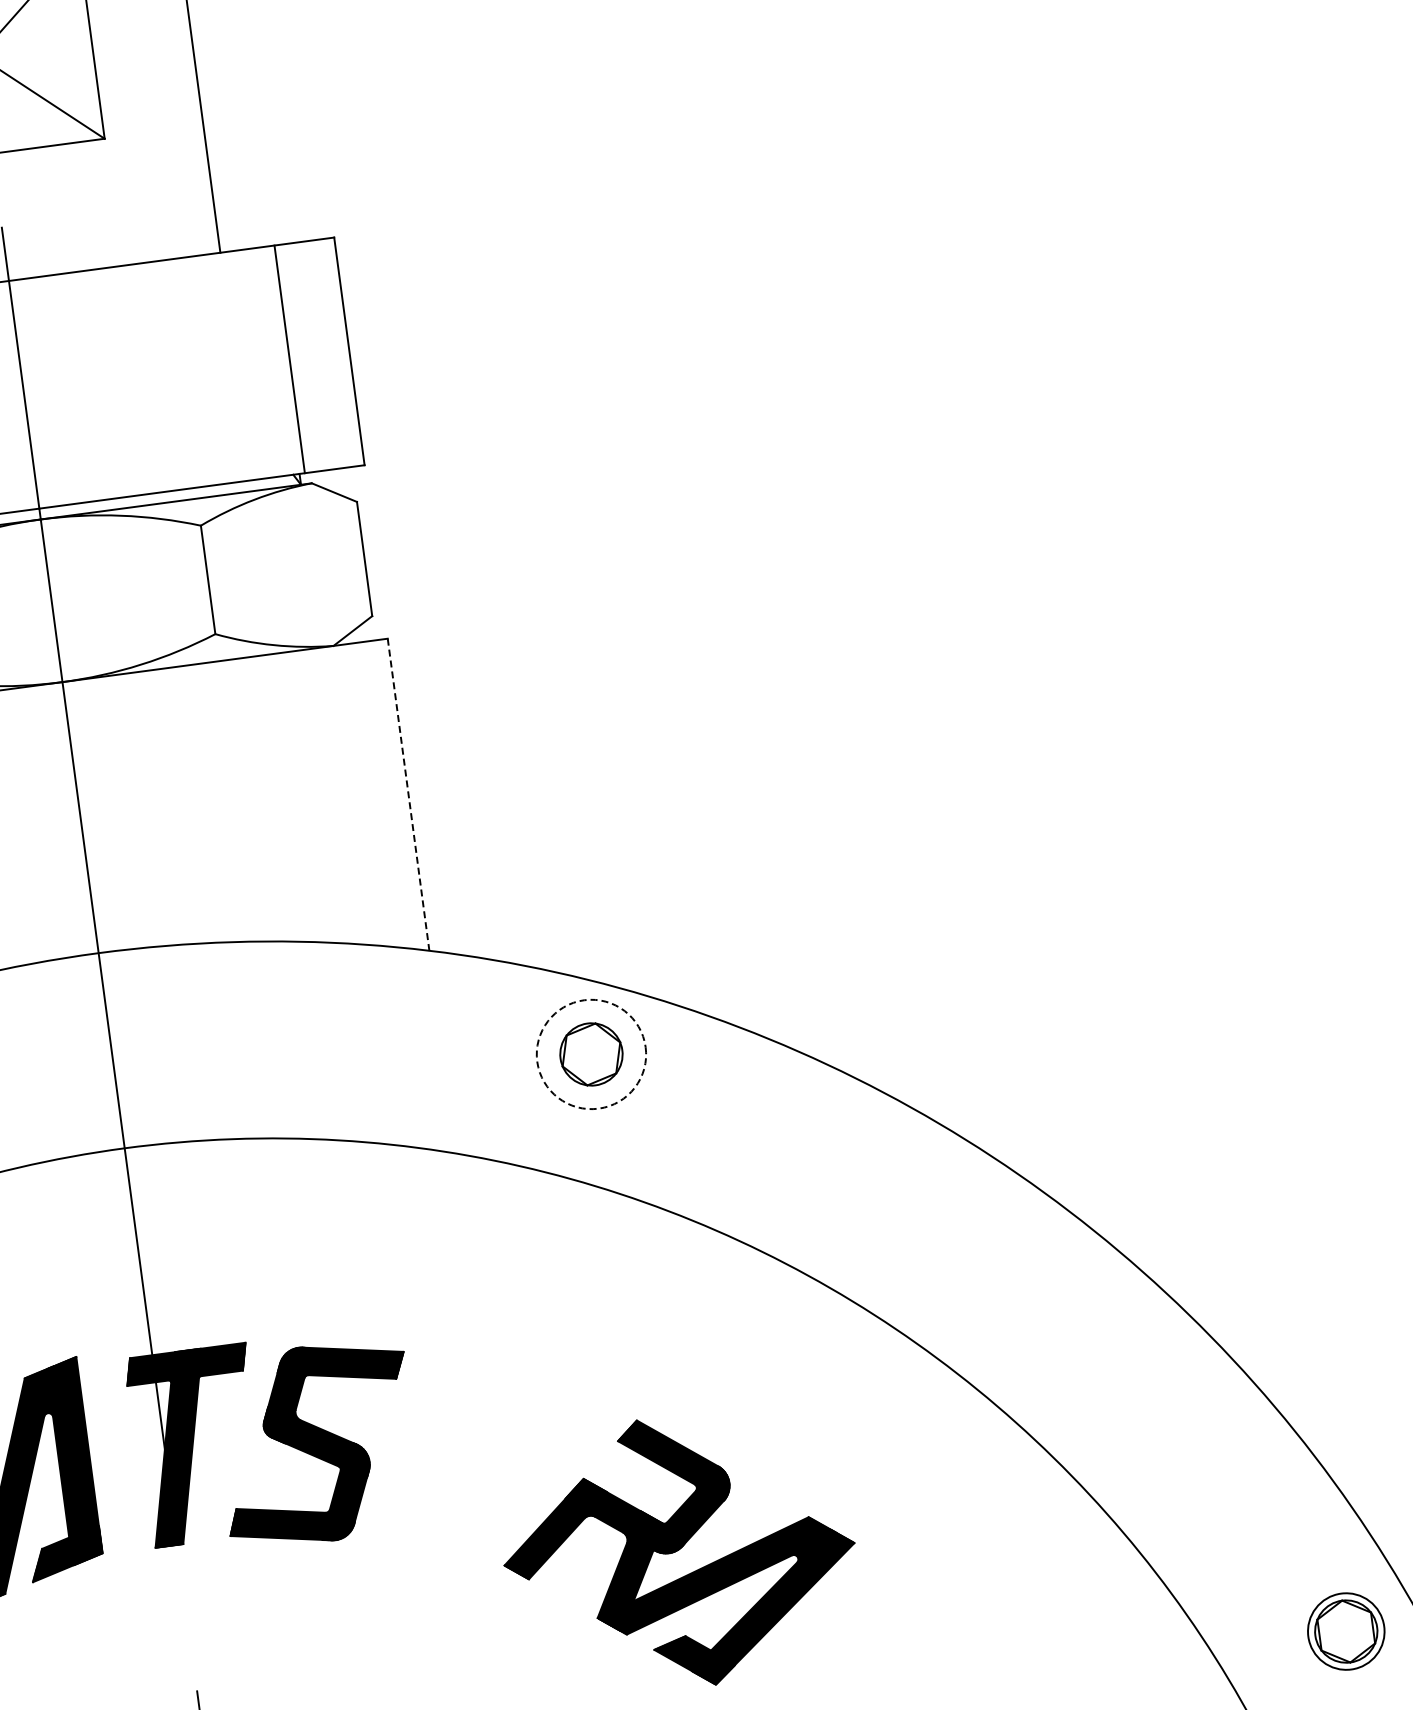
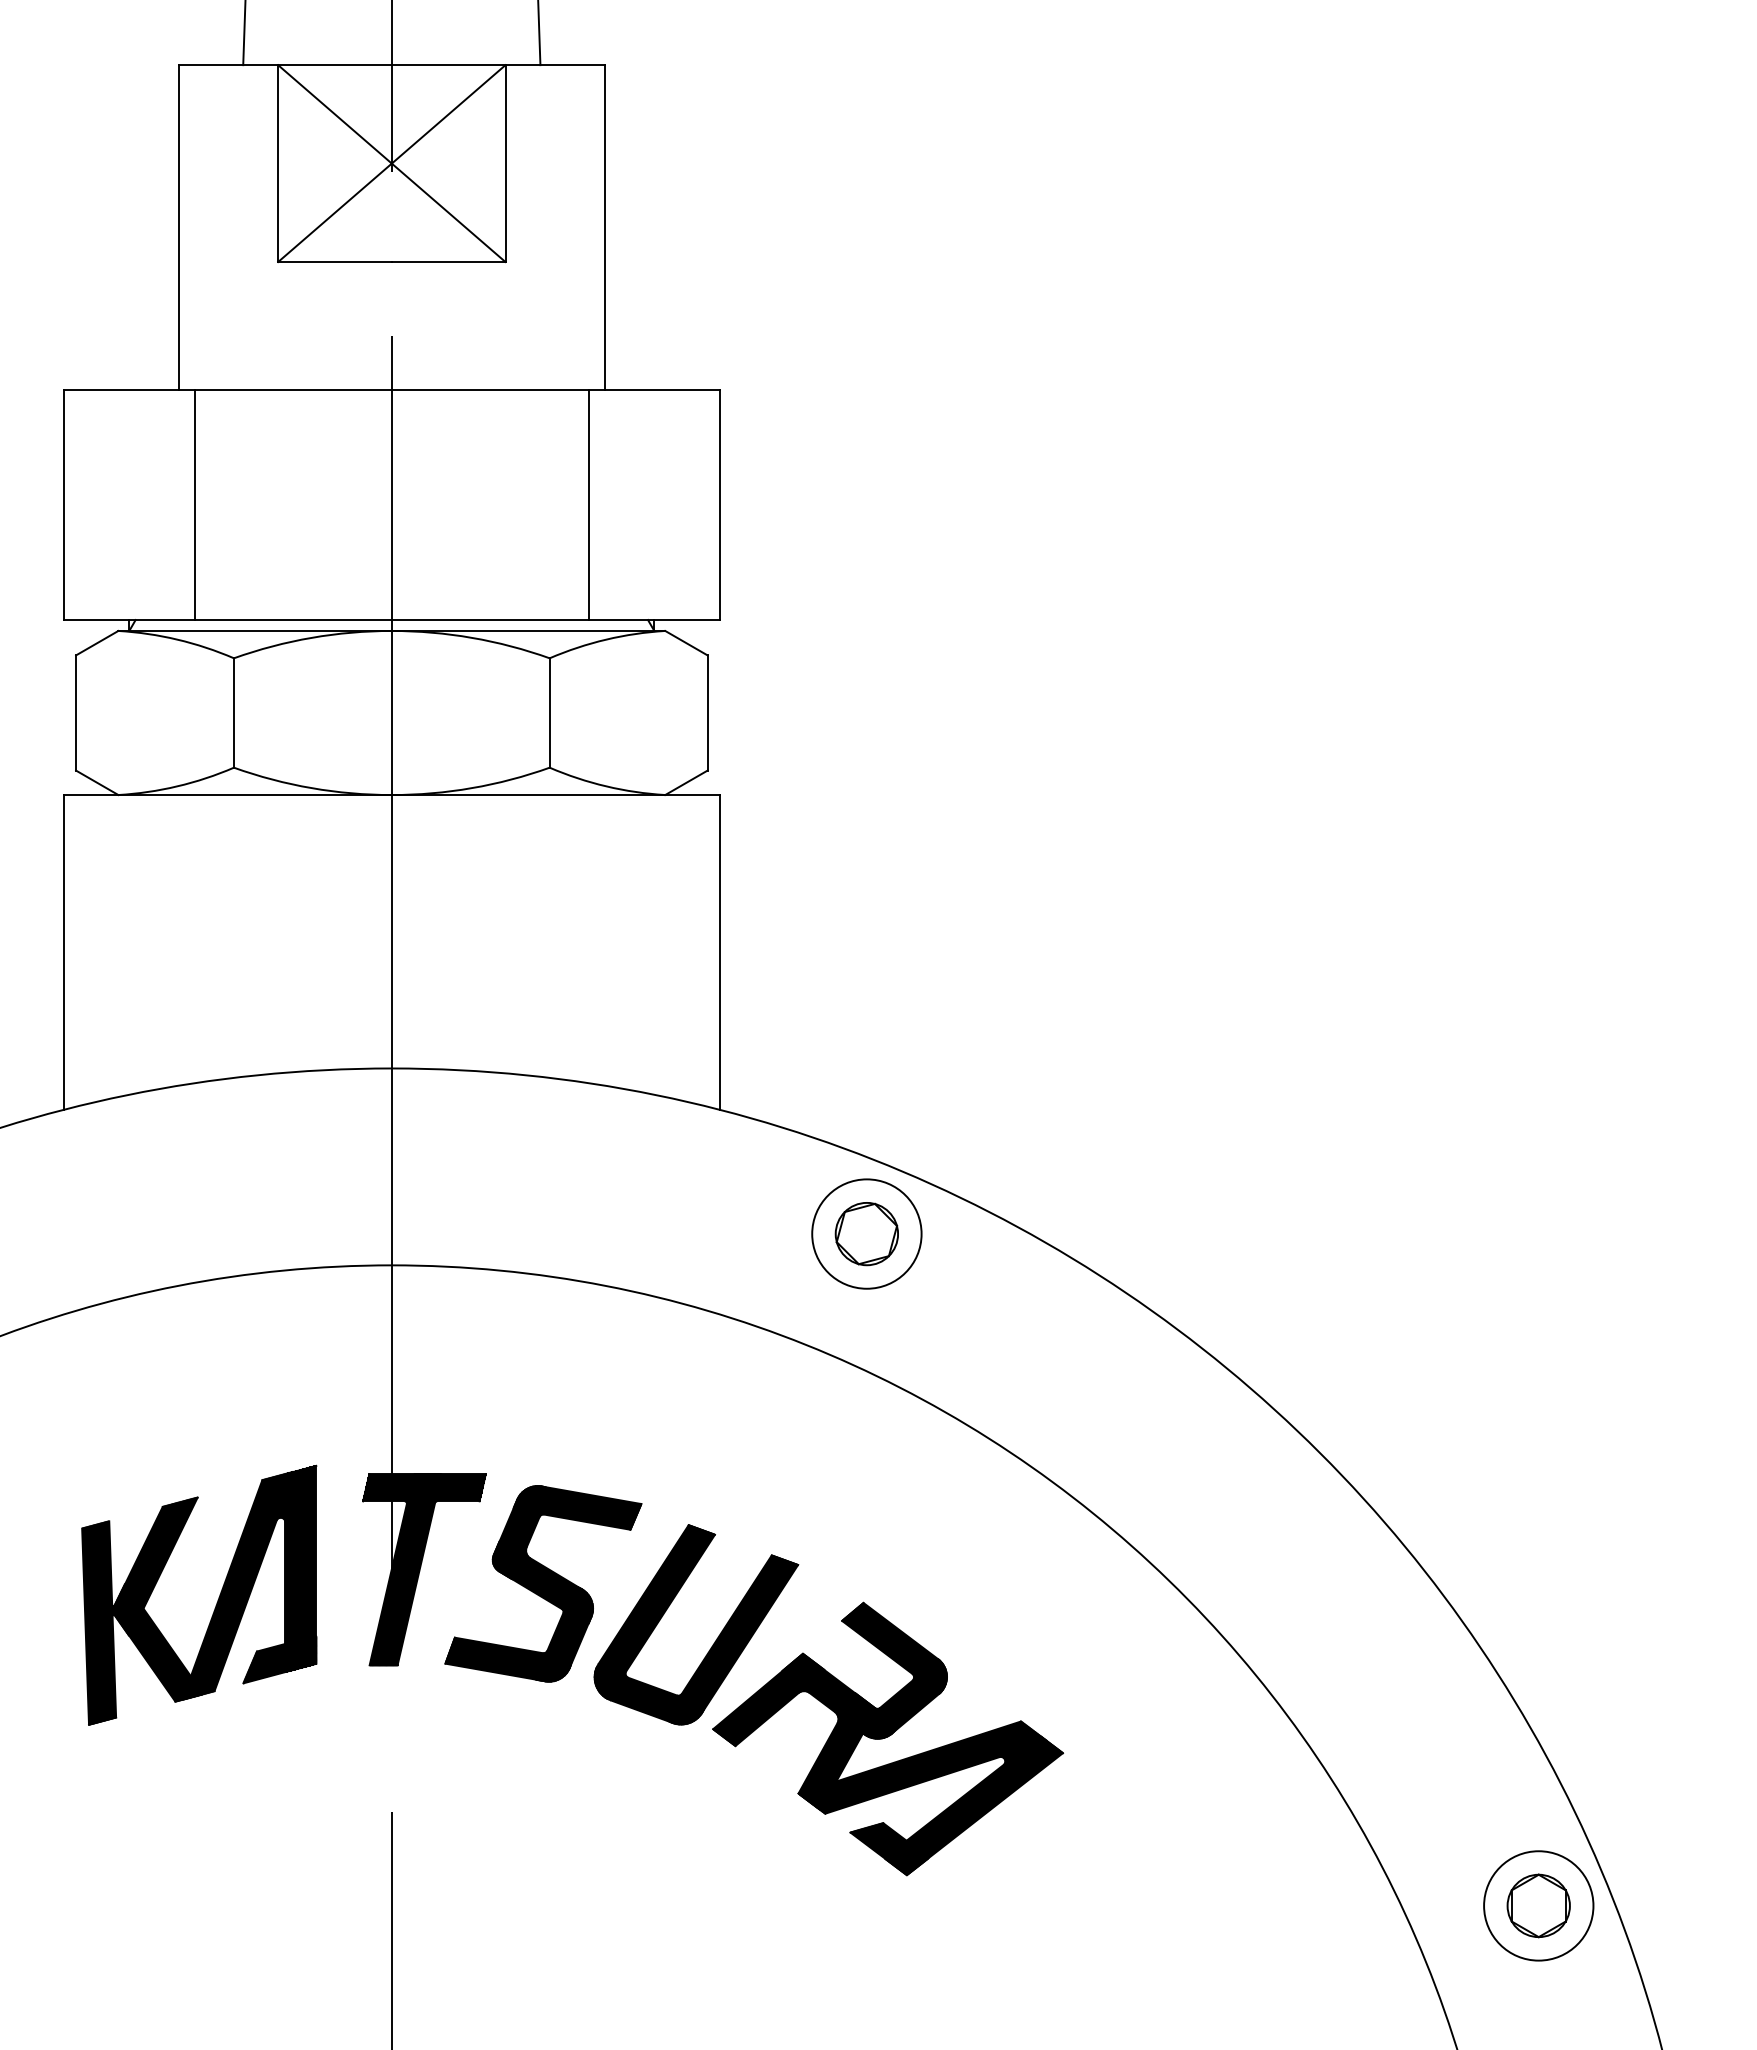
line: (289, 359) -> (588, 505), moved
line: (408, 794) -> (719, 952), dashed -> solid
circle: (590, 1053) -> (866, 1233), dashed -> solid
part: (495, 1475) -> (716, 1638), added
circle: (1345, 1631) -> (1538, 1905), size x1.43

